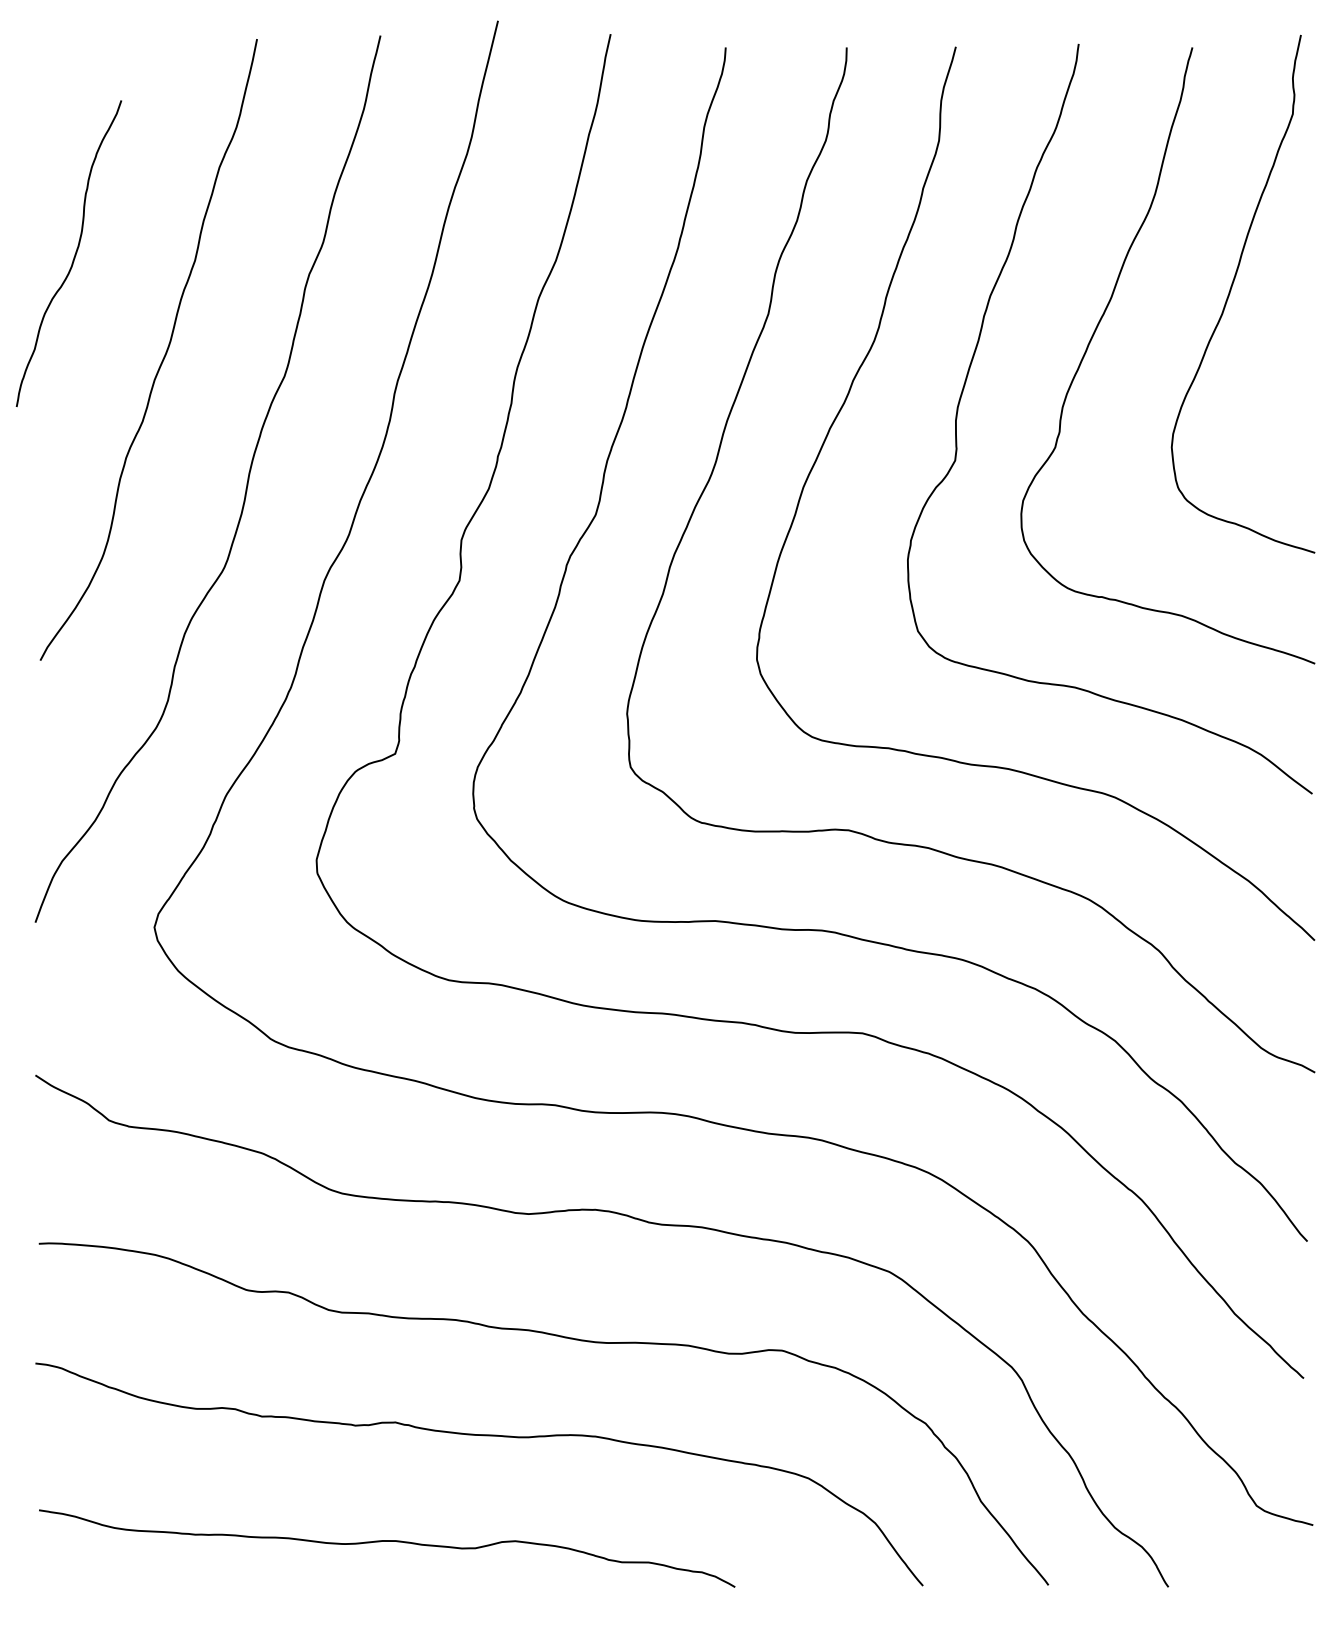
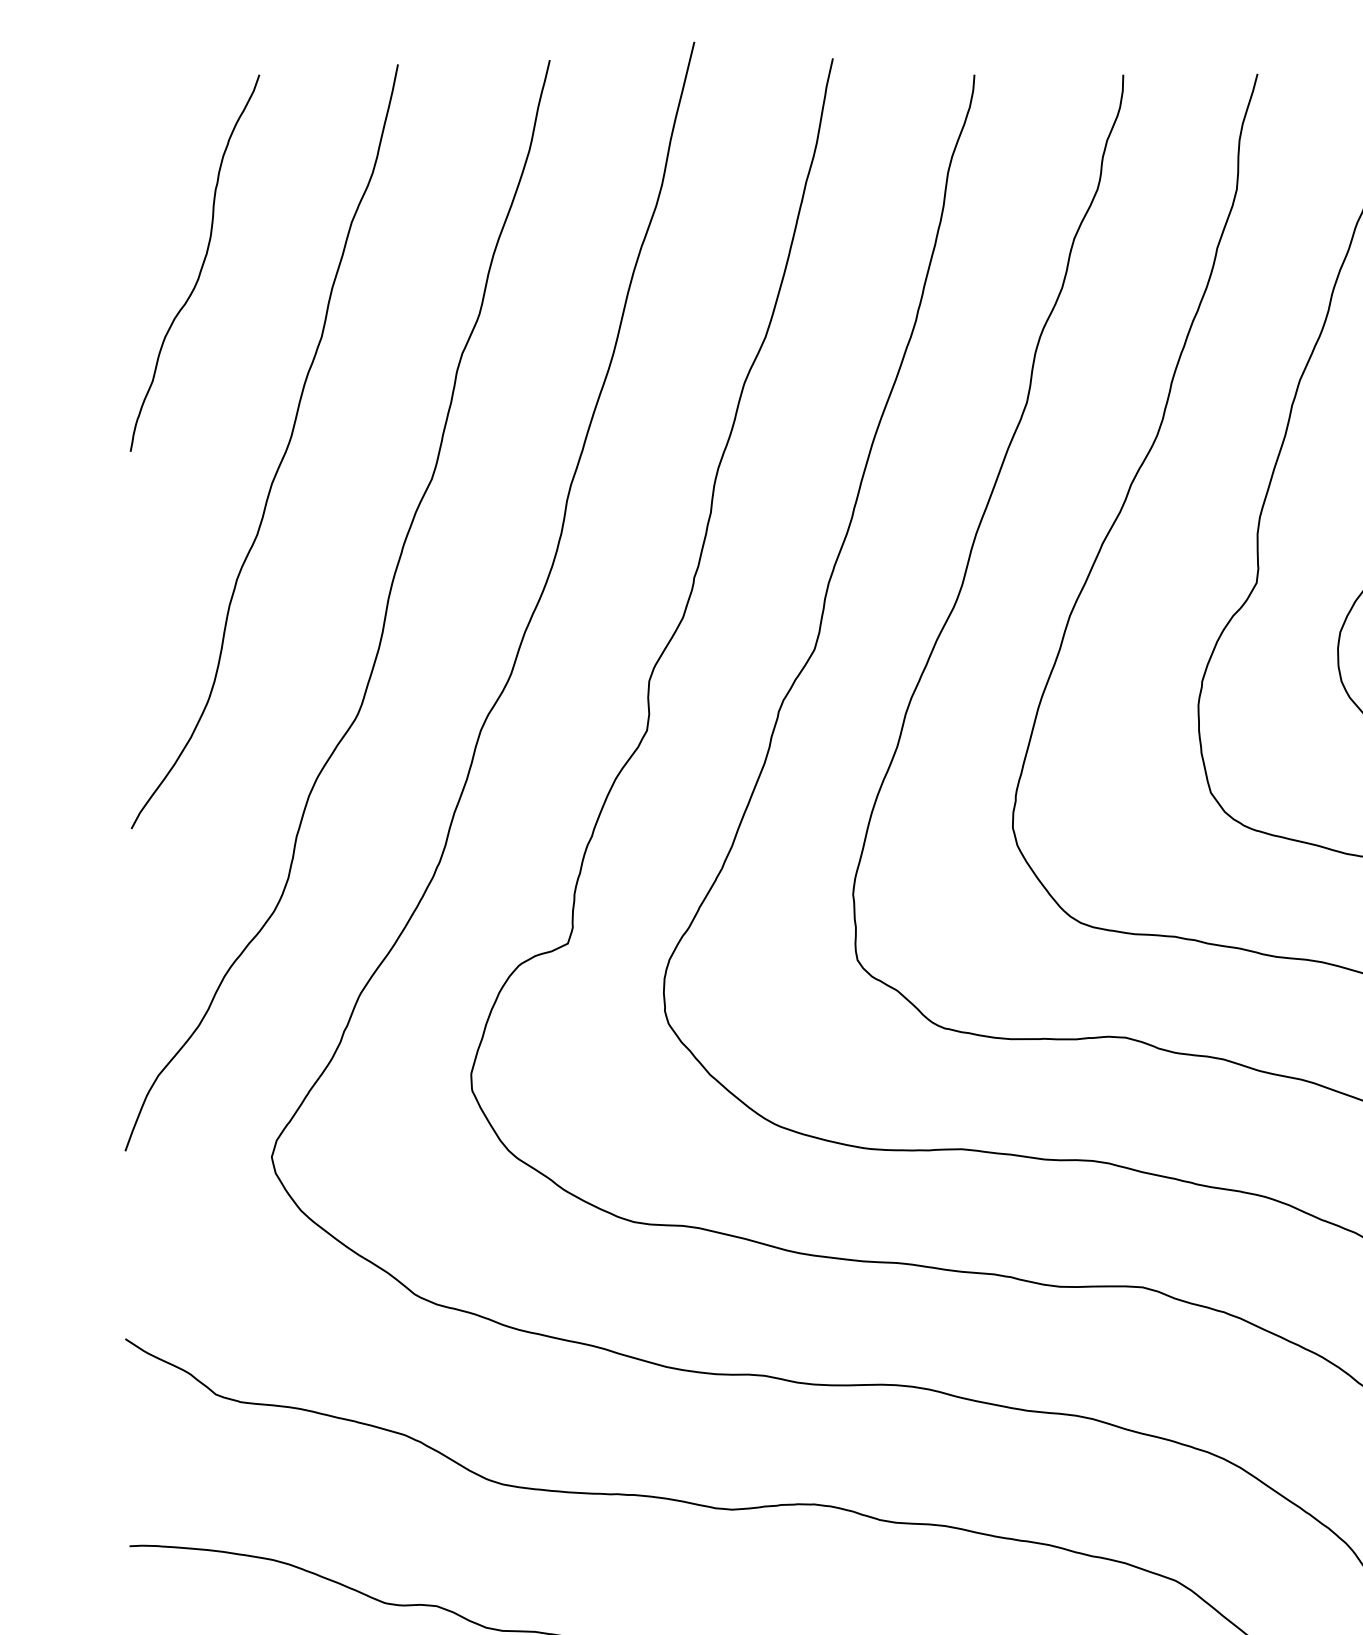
curve: (74, 254) -> (201, 264), moved

